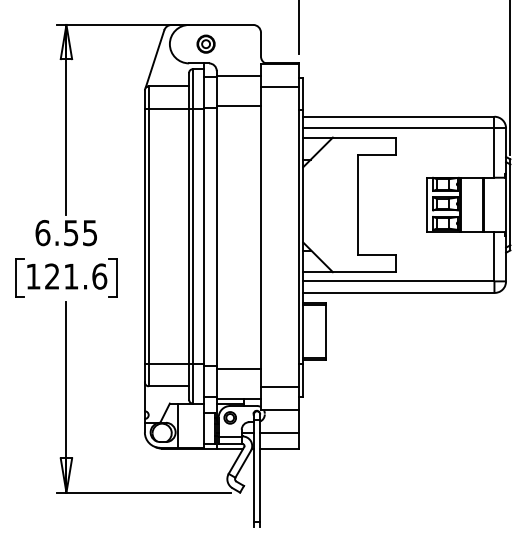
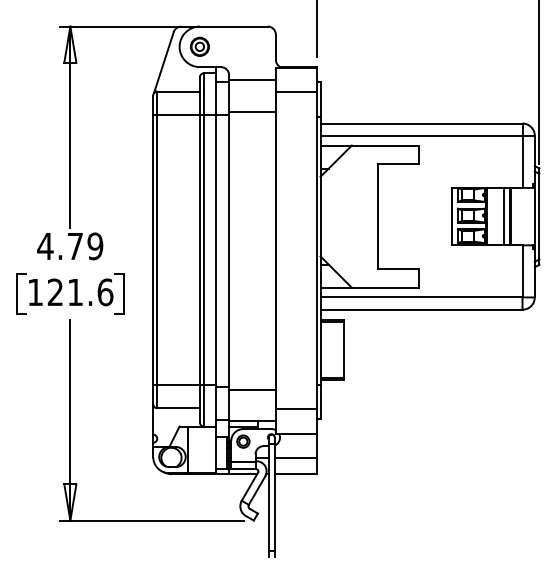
part: (205, 43) -> (199, 46), moved
line: (476, 204) -> (503, 216), added
text: (66, 233) -> (70, 246), 6.55 -> 4.79

